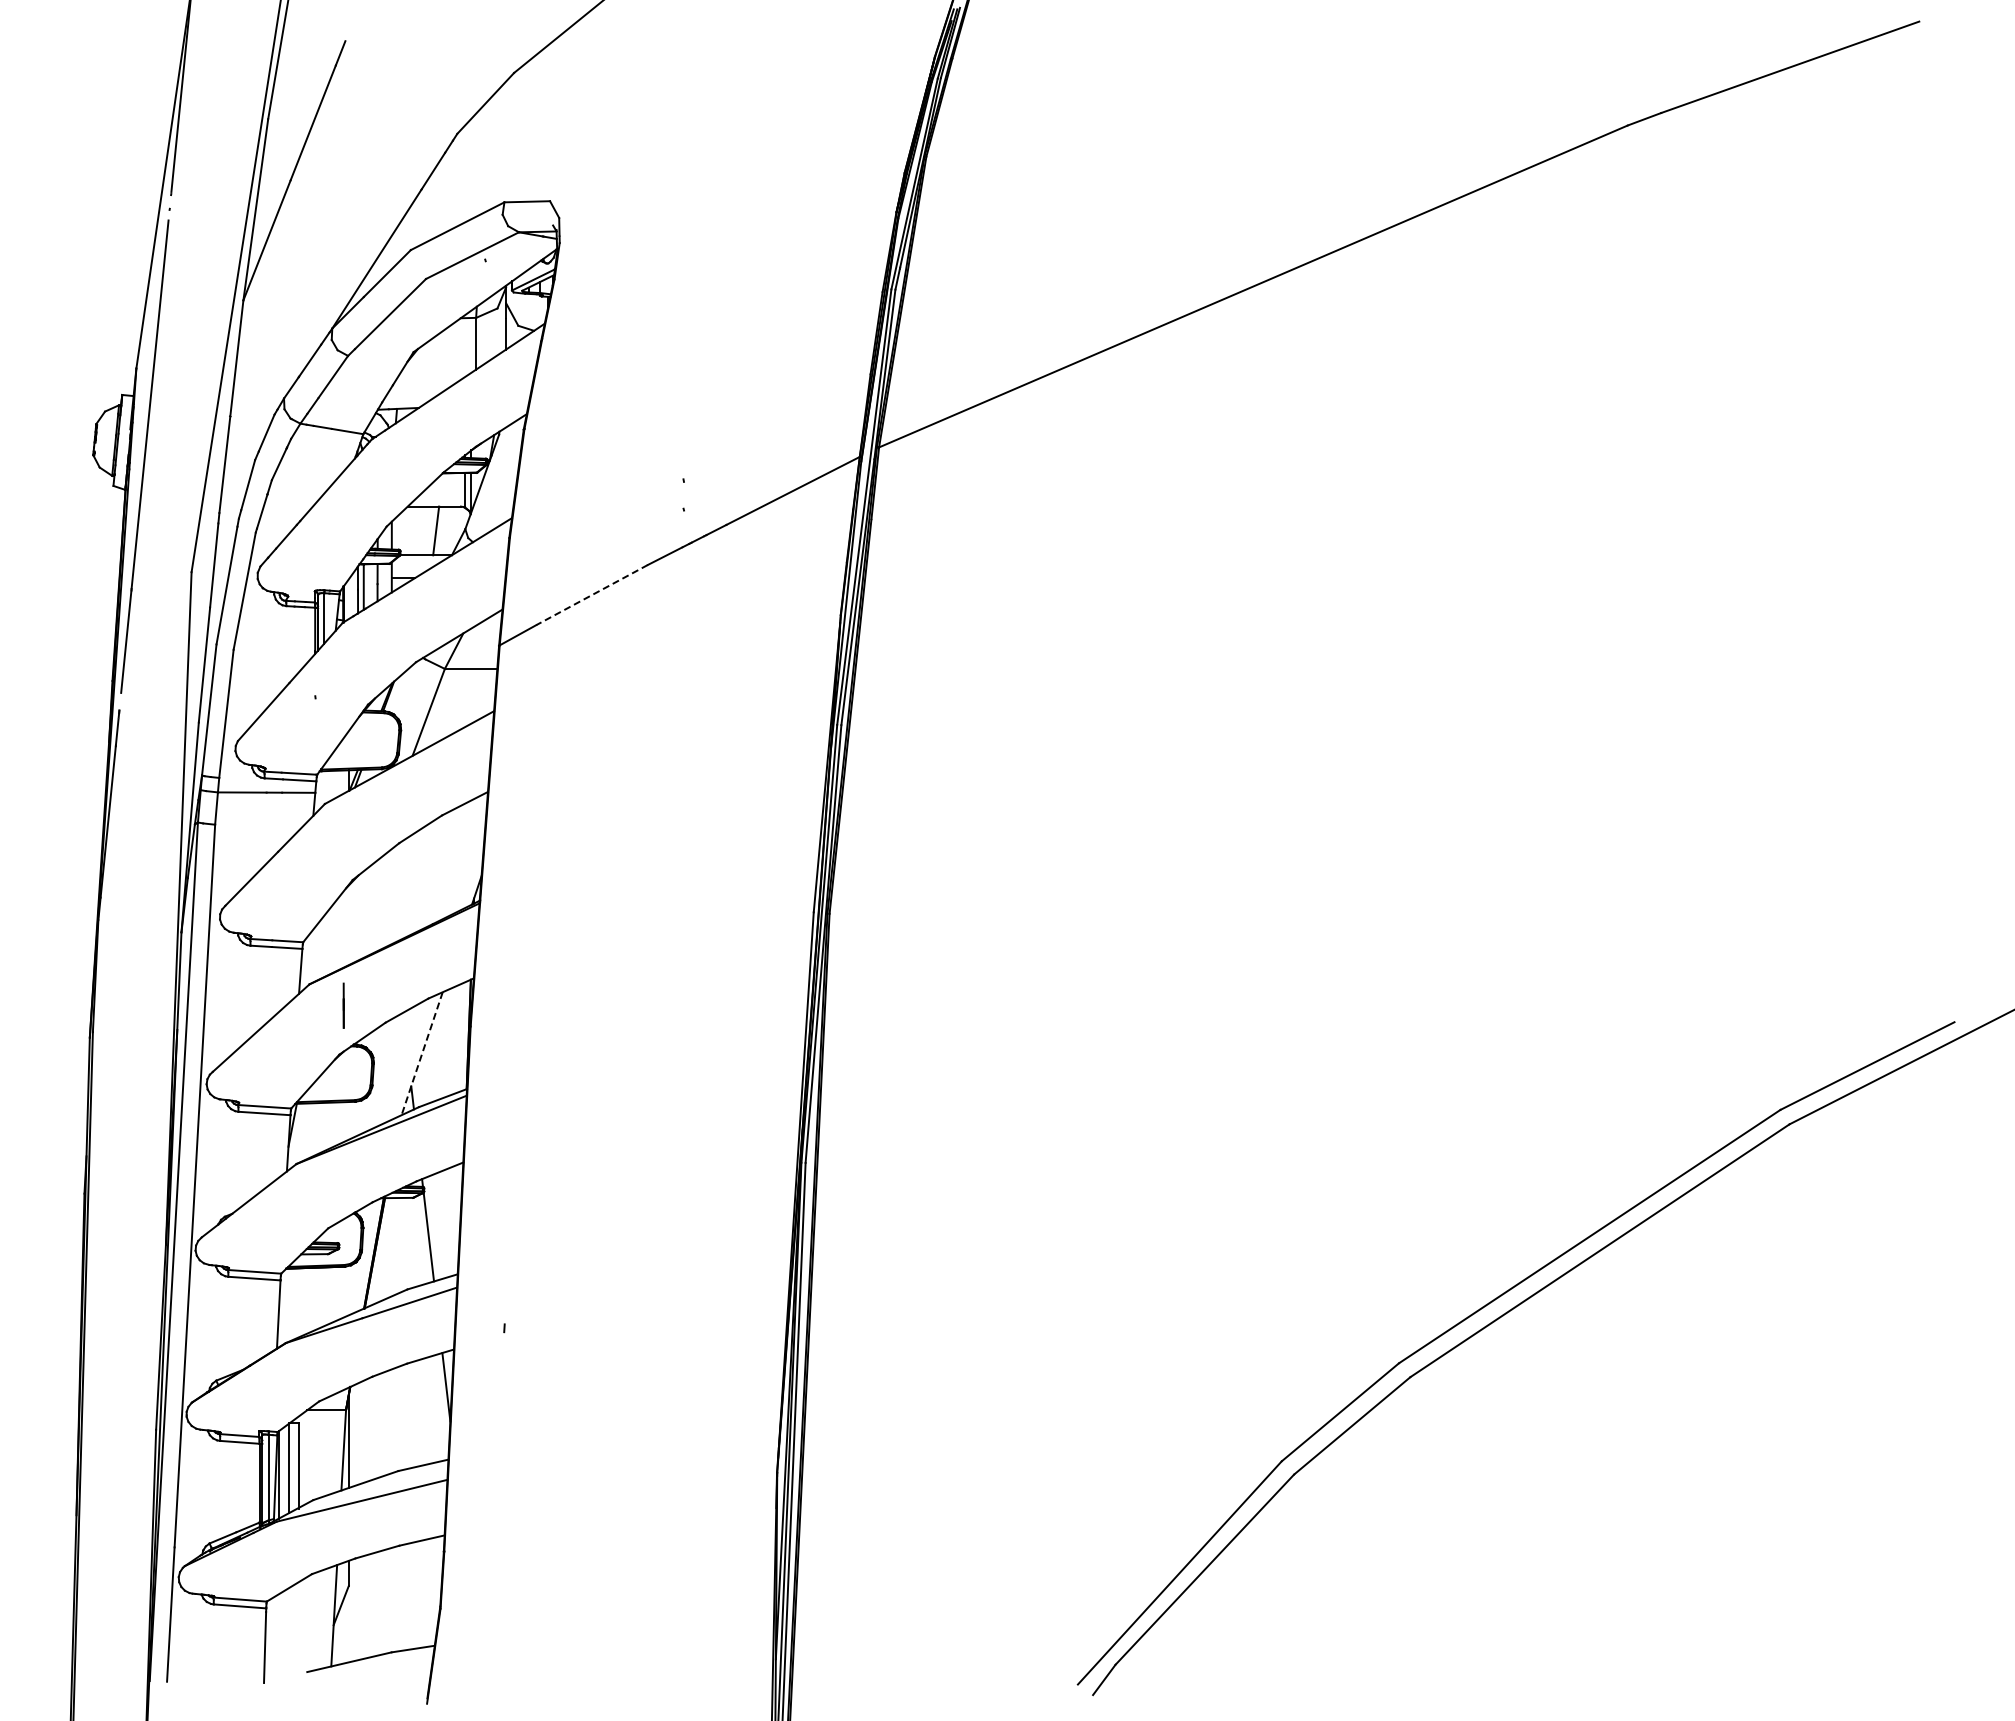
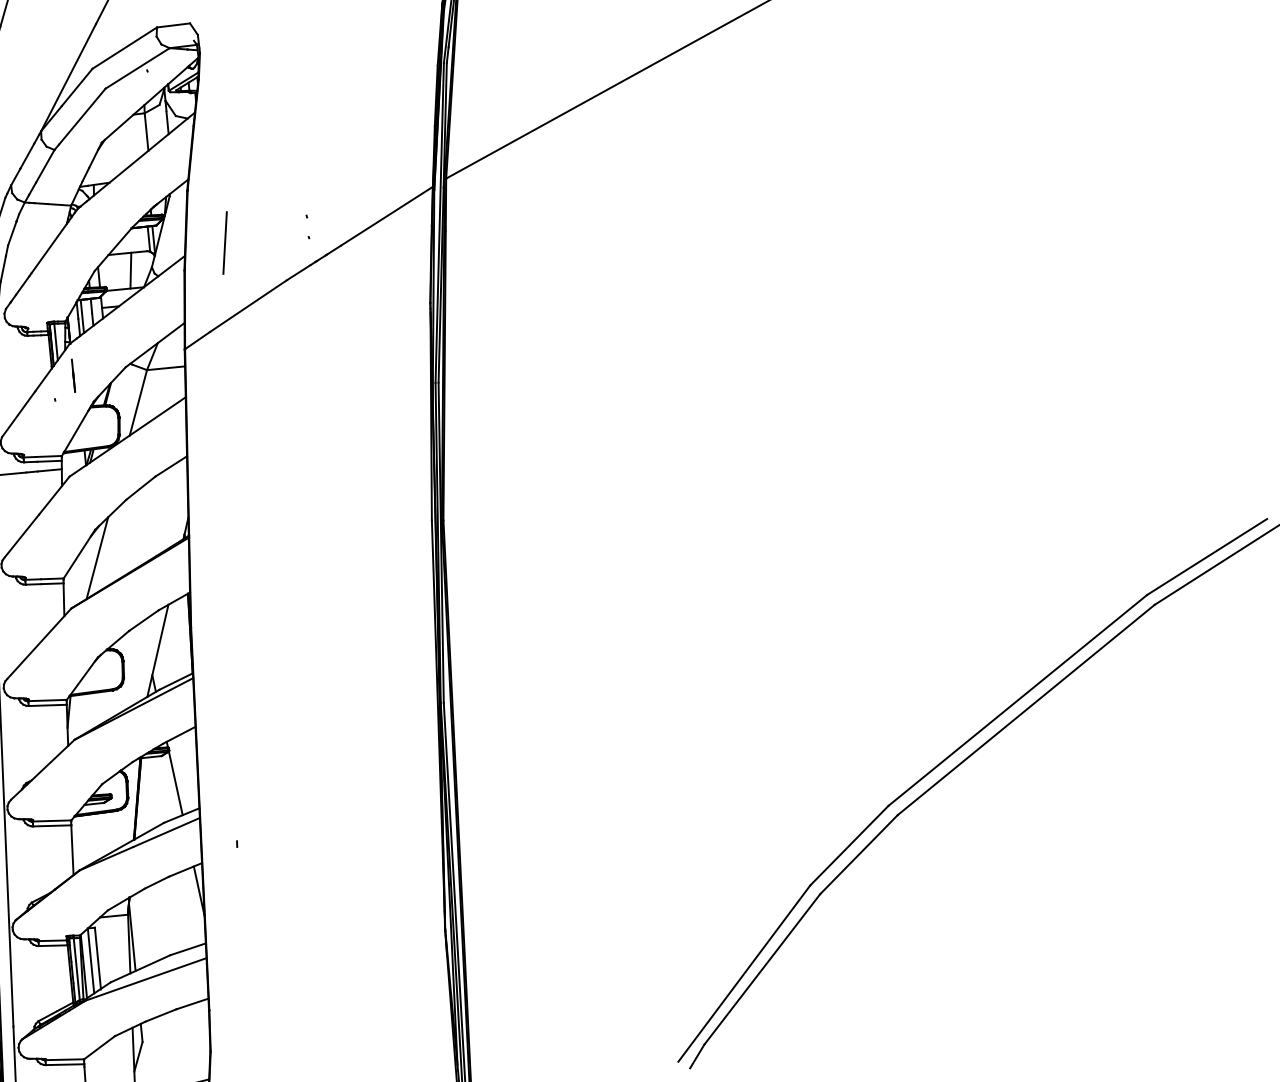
line: (568, 505) -> (225, 242), added
line: (591, 595) -> (248, 306), dashed -> solid
line: (351, 918) -> (97, 557), added
line: (343, 1005) -> (73, 375), moved
line: (422, 1053) -> (158, 650), dashed -> solid

